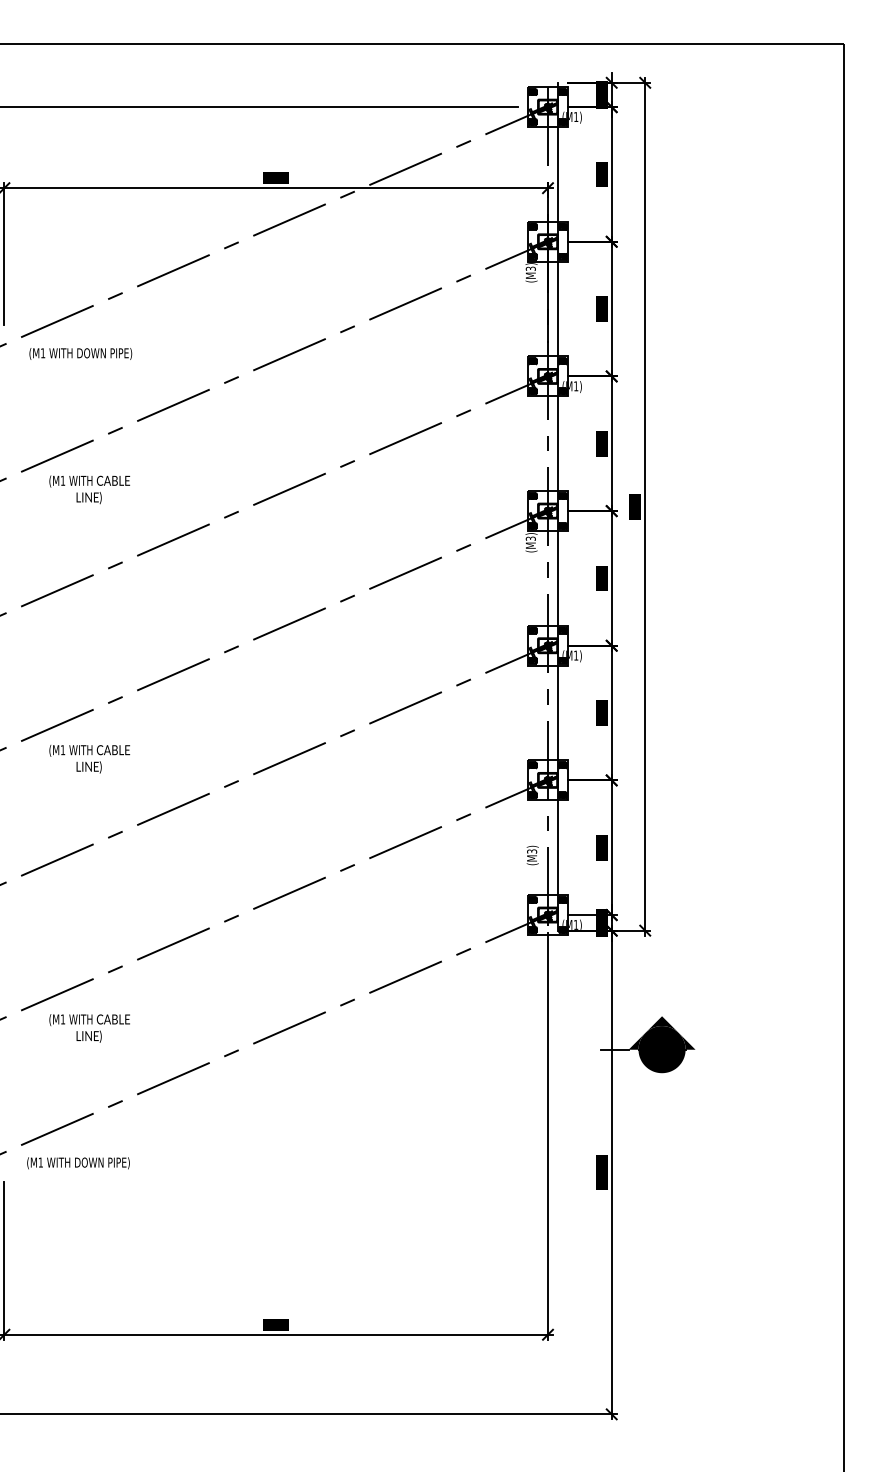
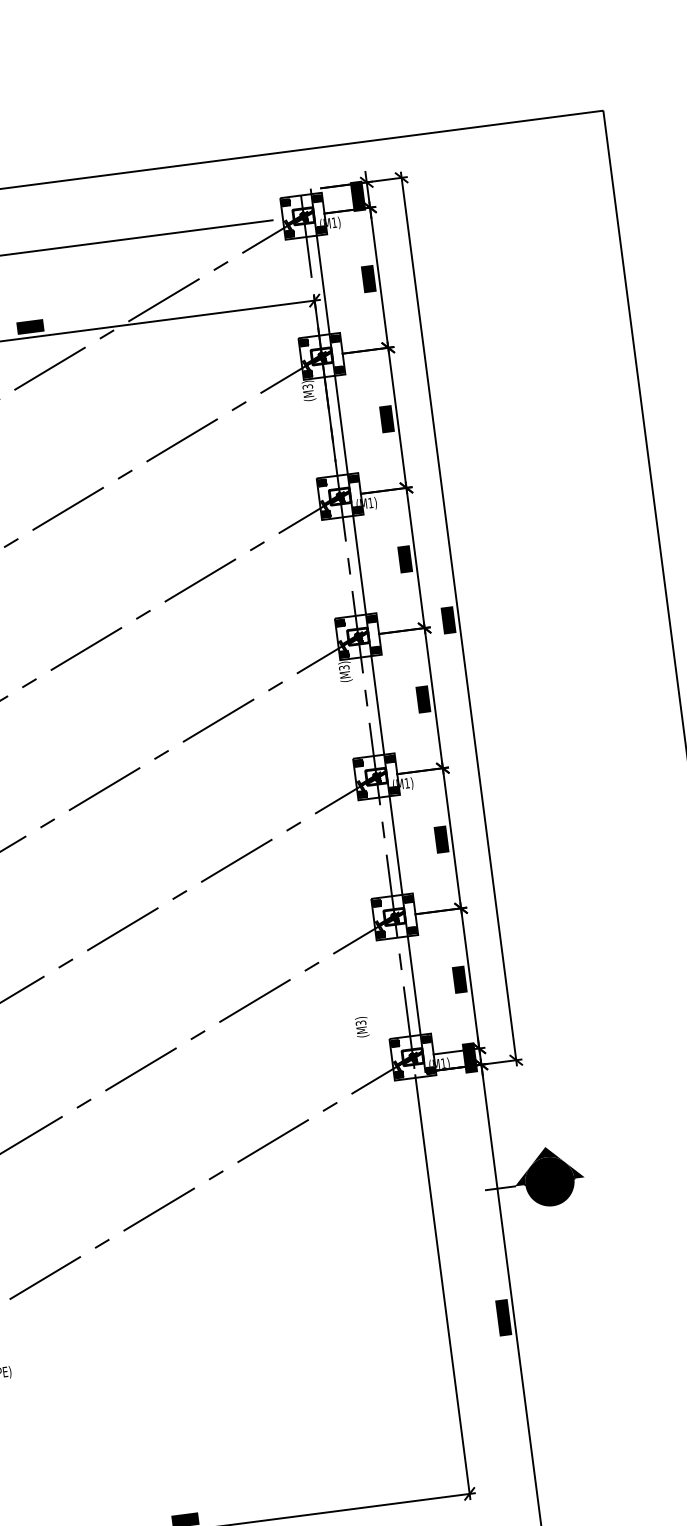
text: (532, 855) -> (361, 1027), moved

